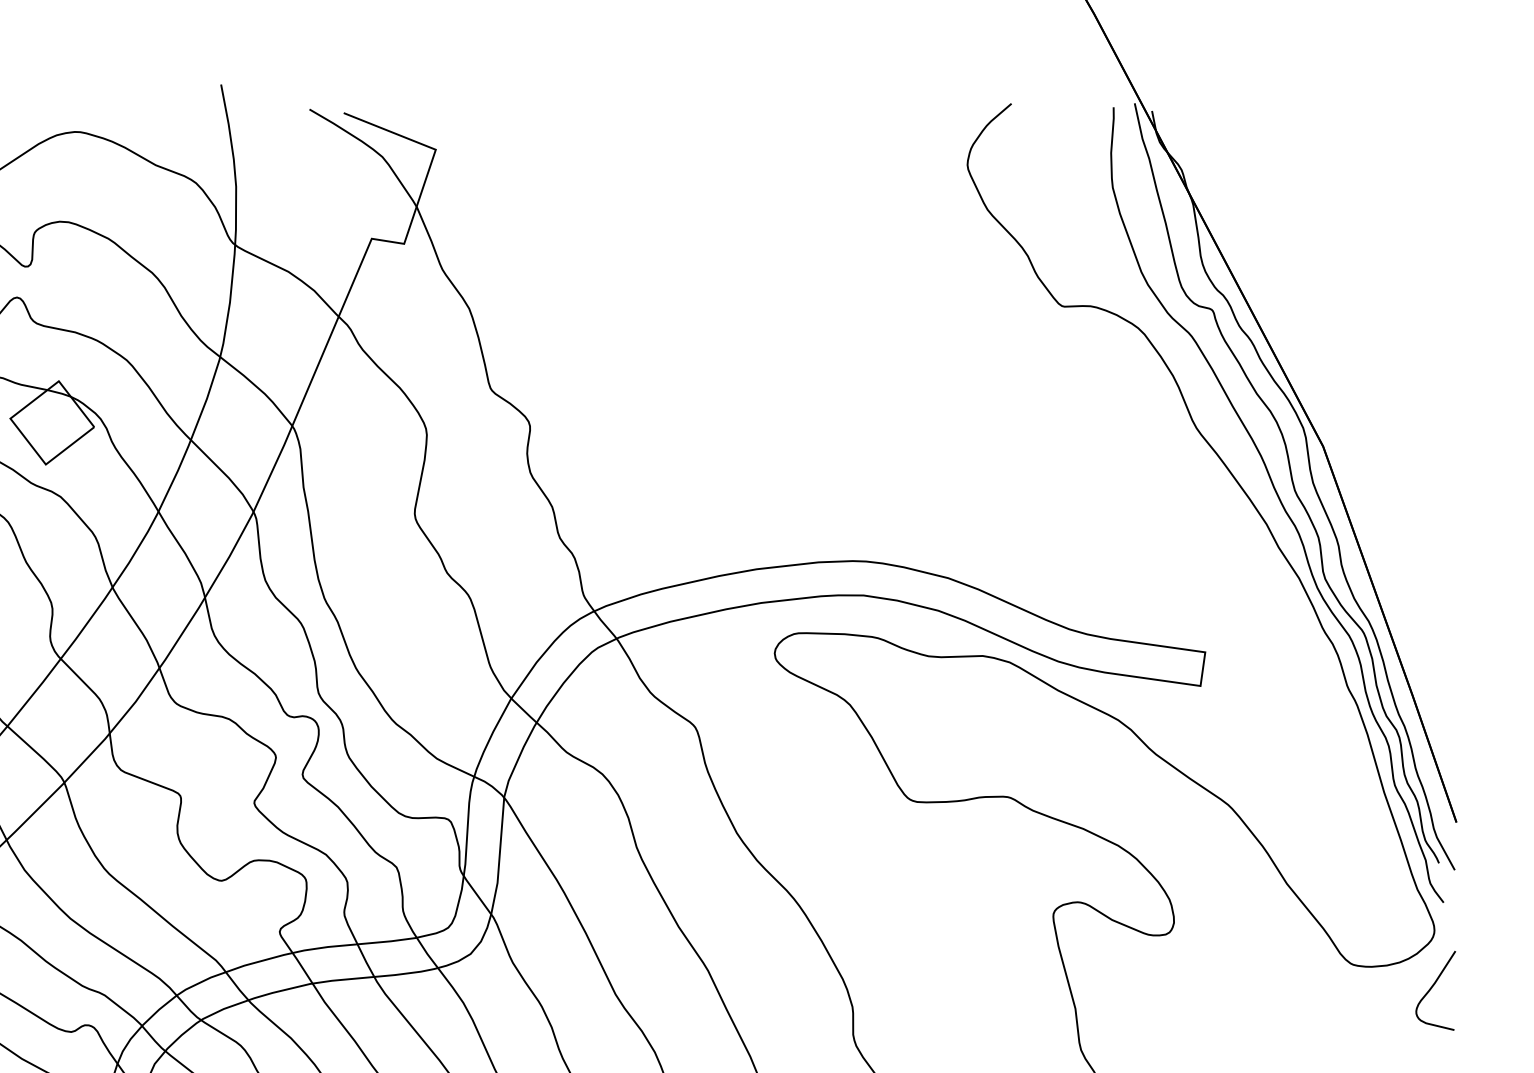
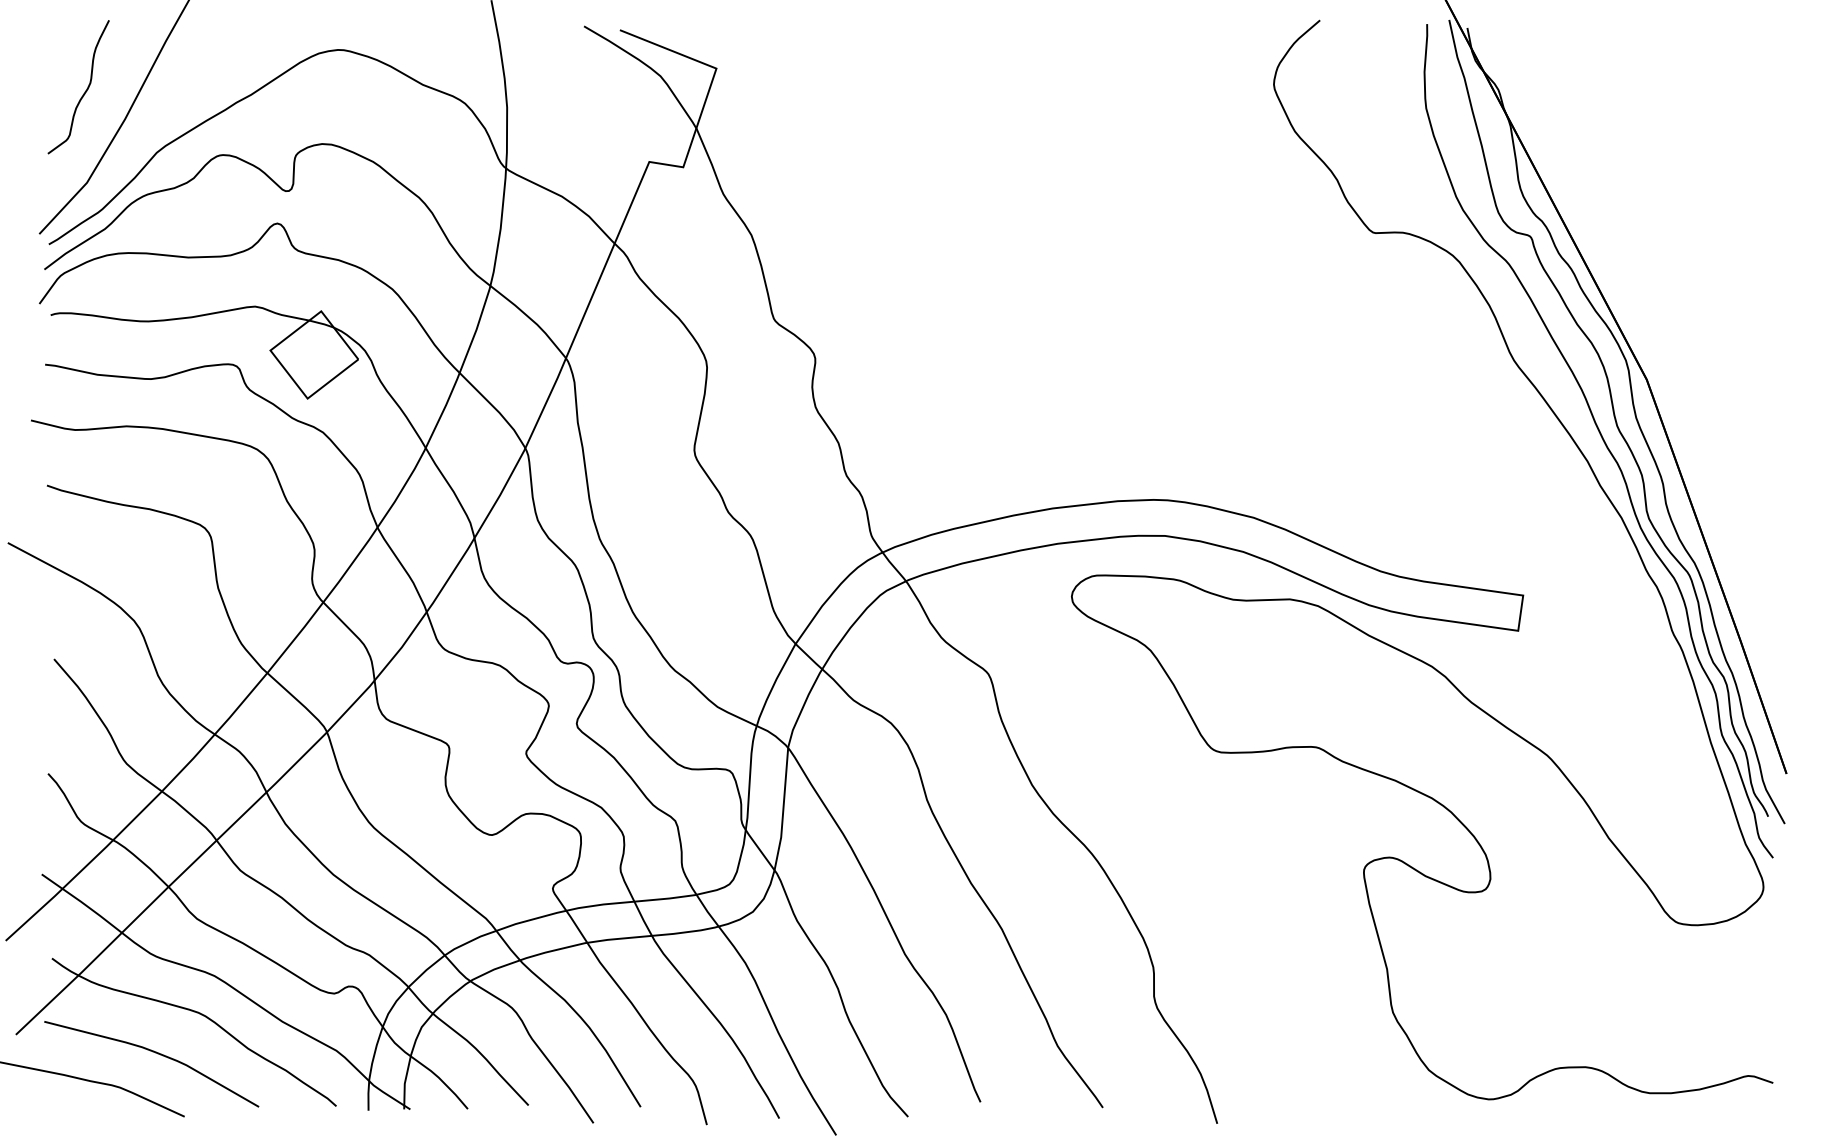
curve: (1432, 988) -> (1761, 947), removed

